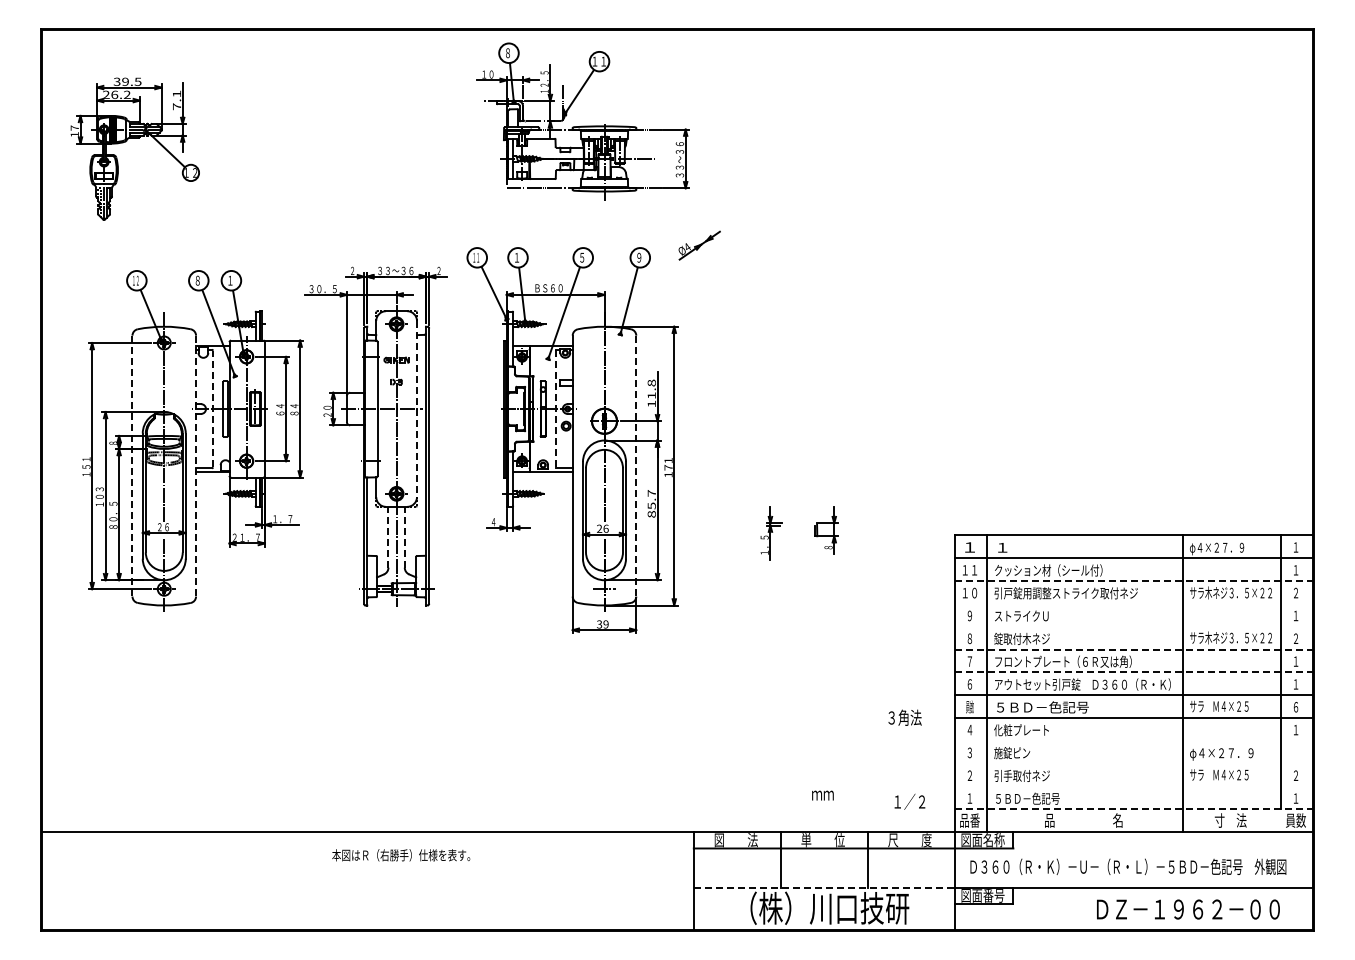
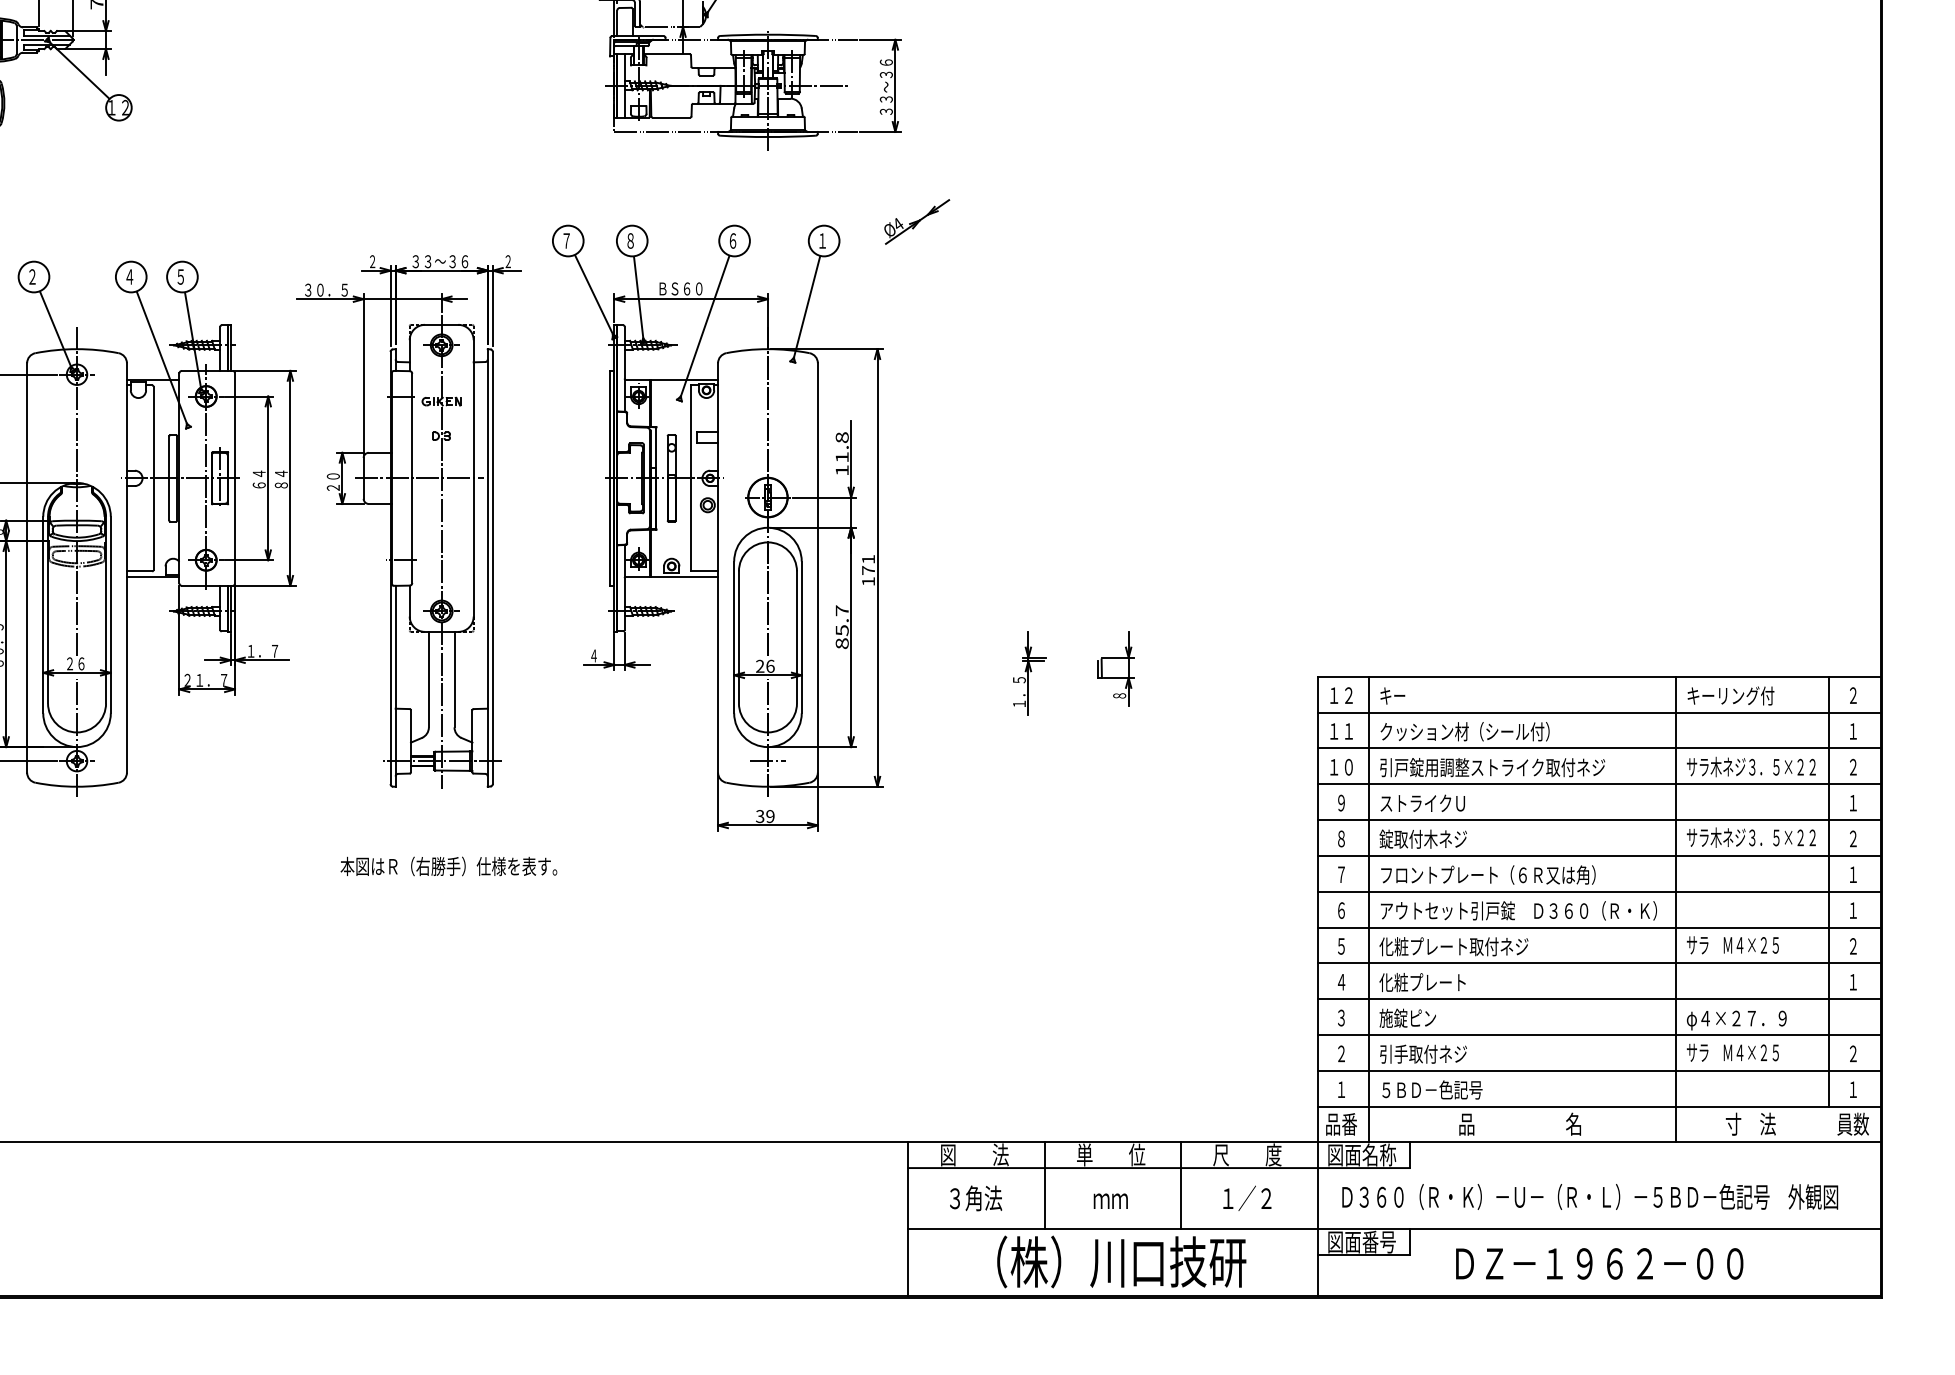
text: (476, 257) -> (567, 240), １１ -> ７
text: (517, 257) -> (631, 240), １ -> ８
text: (582, 257) -> (733, 240), ５ -> ６
text: (639, 257) -> (822, 240), ９ -> １
text: (135, 280) -> (31, 276), １２ -> ２
text: (197, 280) -> (129, 276), ８ -> ４
text: (230, 280) -> (180, 276), １ -> ５
line: (213, 408) -> (154, 477), dashed -> solid
line: (417, 409) -> (474, 479), dashed -> solid
line: (555, 409) -> (691, 479), dashed -> solid
line: (132, 466) -> (27, 568), dashed -> solid
line: (196, 466) -> (127, 568), dashed -> solid
line: (636, 466) -> (818, 568), dashed -> solid
line: (388, 536) -> (428, 678), dashed -> solid
line: (404, 536) -> (454, 678), dashed -> solid
text: (1295, 546) -> (1852, 694), １ -> ２
text: (970, 547) -> (1342, 695), １ -> １２
text: (1002, 547) -> (1392, 695), １ -> キー
text: (1217, 548) -> (1730, 697), φ４×２７．９ -> キーリング付
line: (1134, 581) -> (1599, 749), dashed -> solid
line: (1133, 603) -> (1598, 783), added
line: (1133, 626) -> (1598, 819), added
line: (1134, 649) -> (1599, 855), dashed -> solid
line: (1134, 672) -> (1599, 891), dashed -> solid
text: (969, 706) -> (1340, 945), 員数 -> ５
text: (1041, 707) -> (1453, 946), ５ＢＤ－色記号 -> 化粧プレート取付ネジ
text: (1295, 707) -> (1852, 946), ６ -> ２
text: (904, 717) -> (975, 1197), moved
line: (1133, 740) -> (1598, 998), added
line: (1133, 763) -> (1598, 1034), added
line: (1133, 786) -> (1598, 1070), added
text: (822, 795) -> (1110, 1201), moved
text: (909, 801) -> (1246, 1197), moved
line: (1134, 809) -> (1599, 1106), dashed -> solid
text: (401, 855) -> (449, 866), moved
line: (824, 887) -> (1113, 1229), dashed -> solid
text: (1188, 909) -> (1599, 1263), moved

